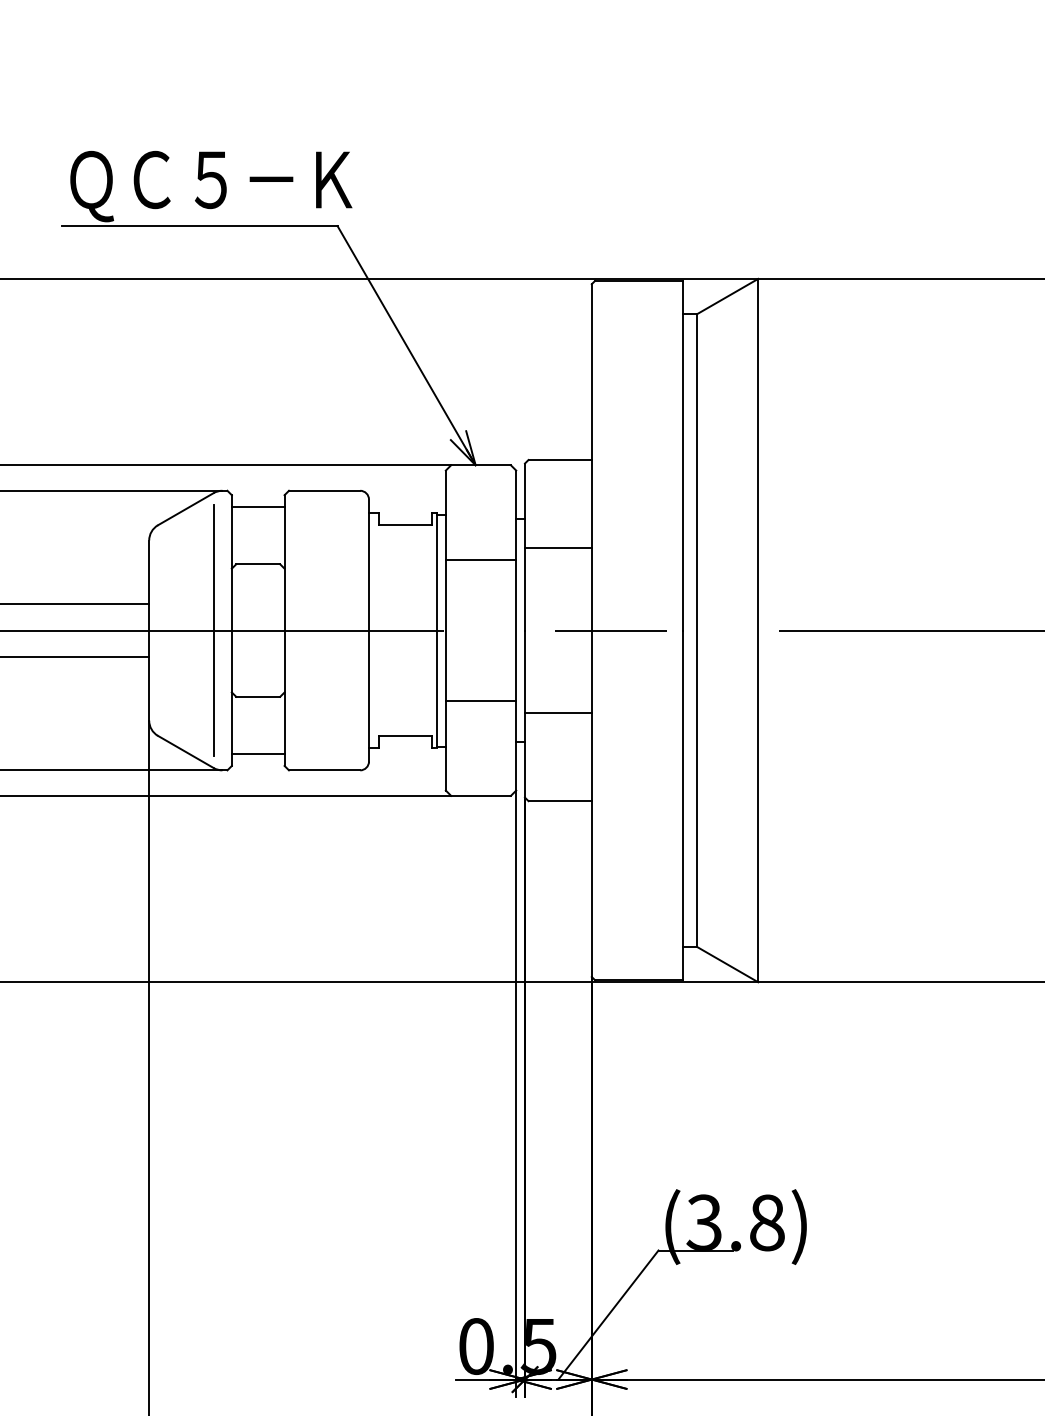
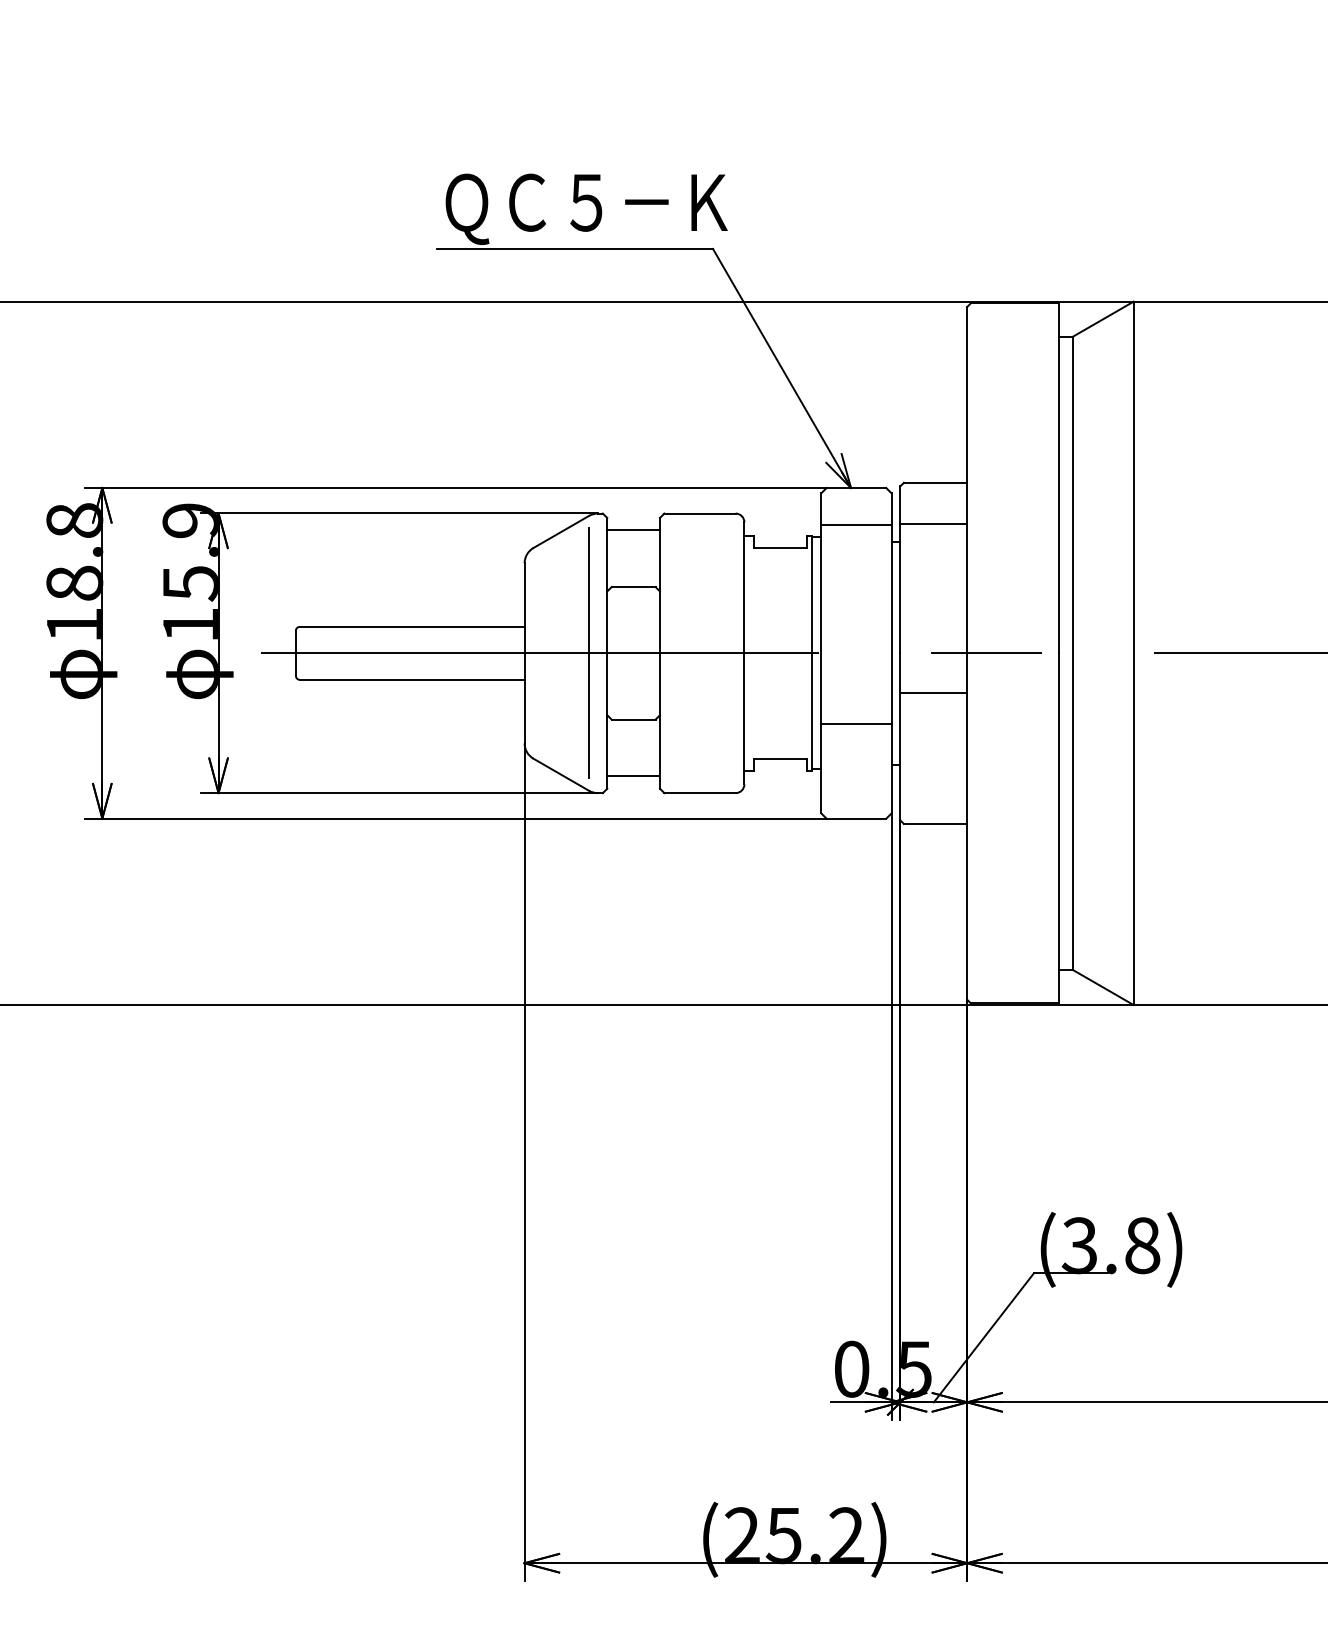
line: (558, 548) -> (933, 524), moved
line: (481, 559) -> (856, 524), moved
line: (558, 712) -> (933, 692), moved

